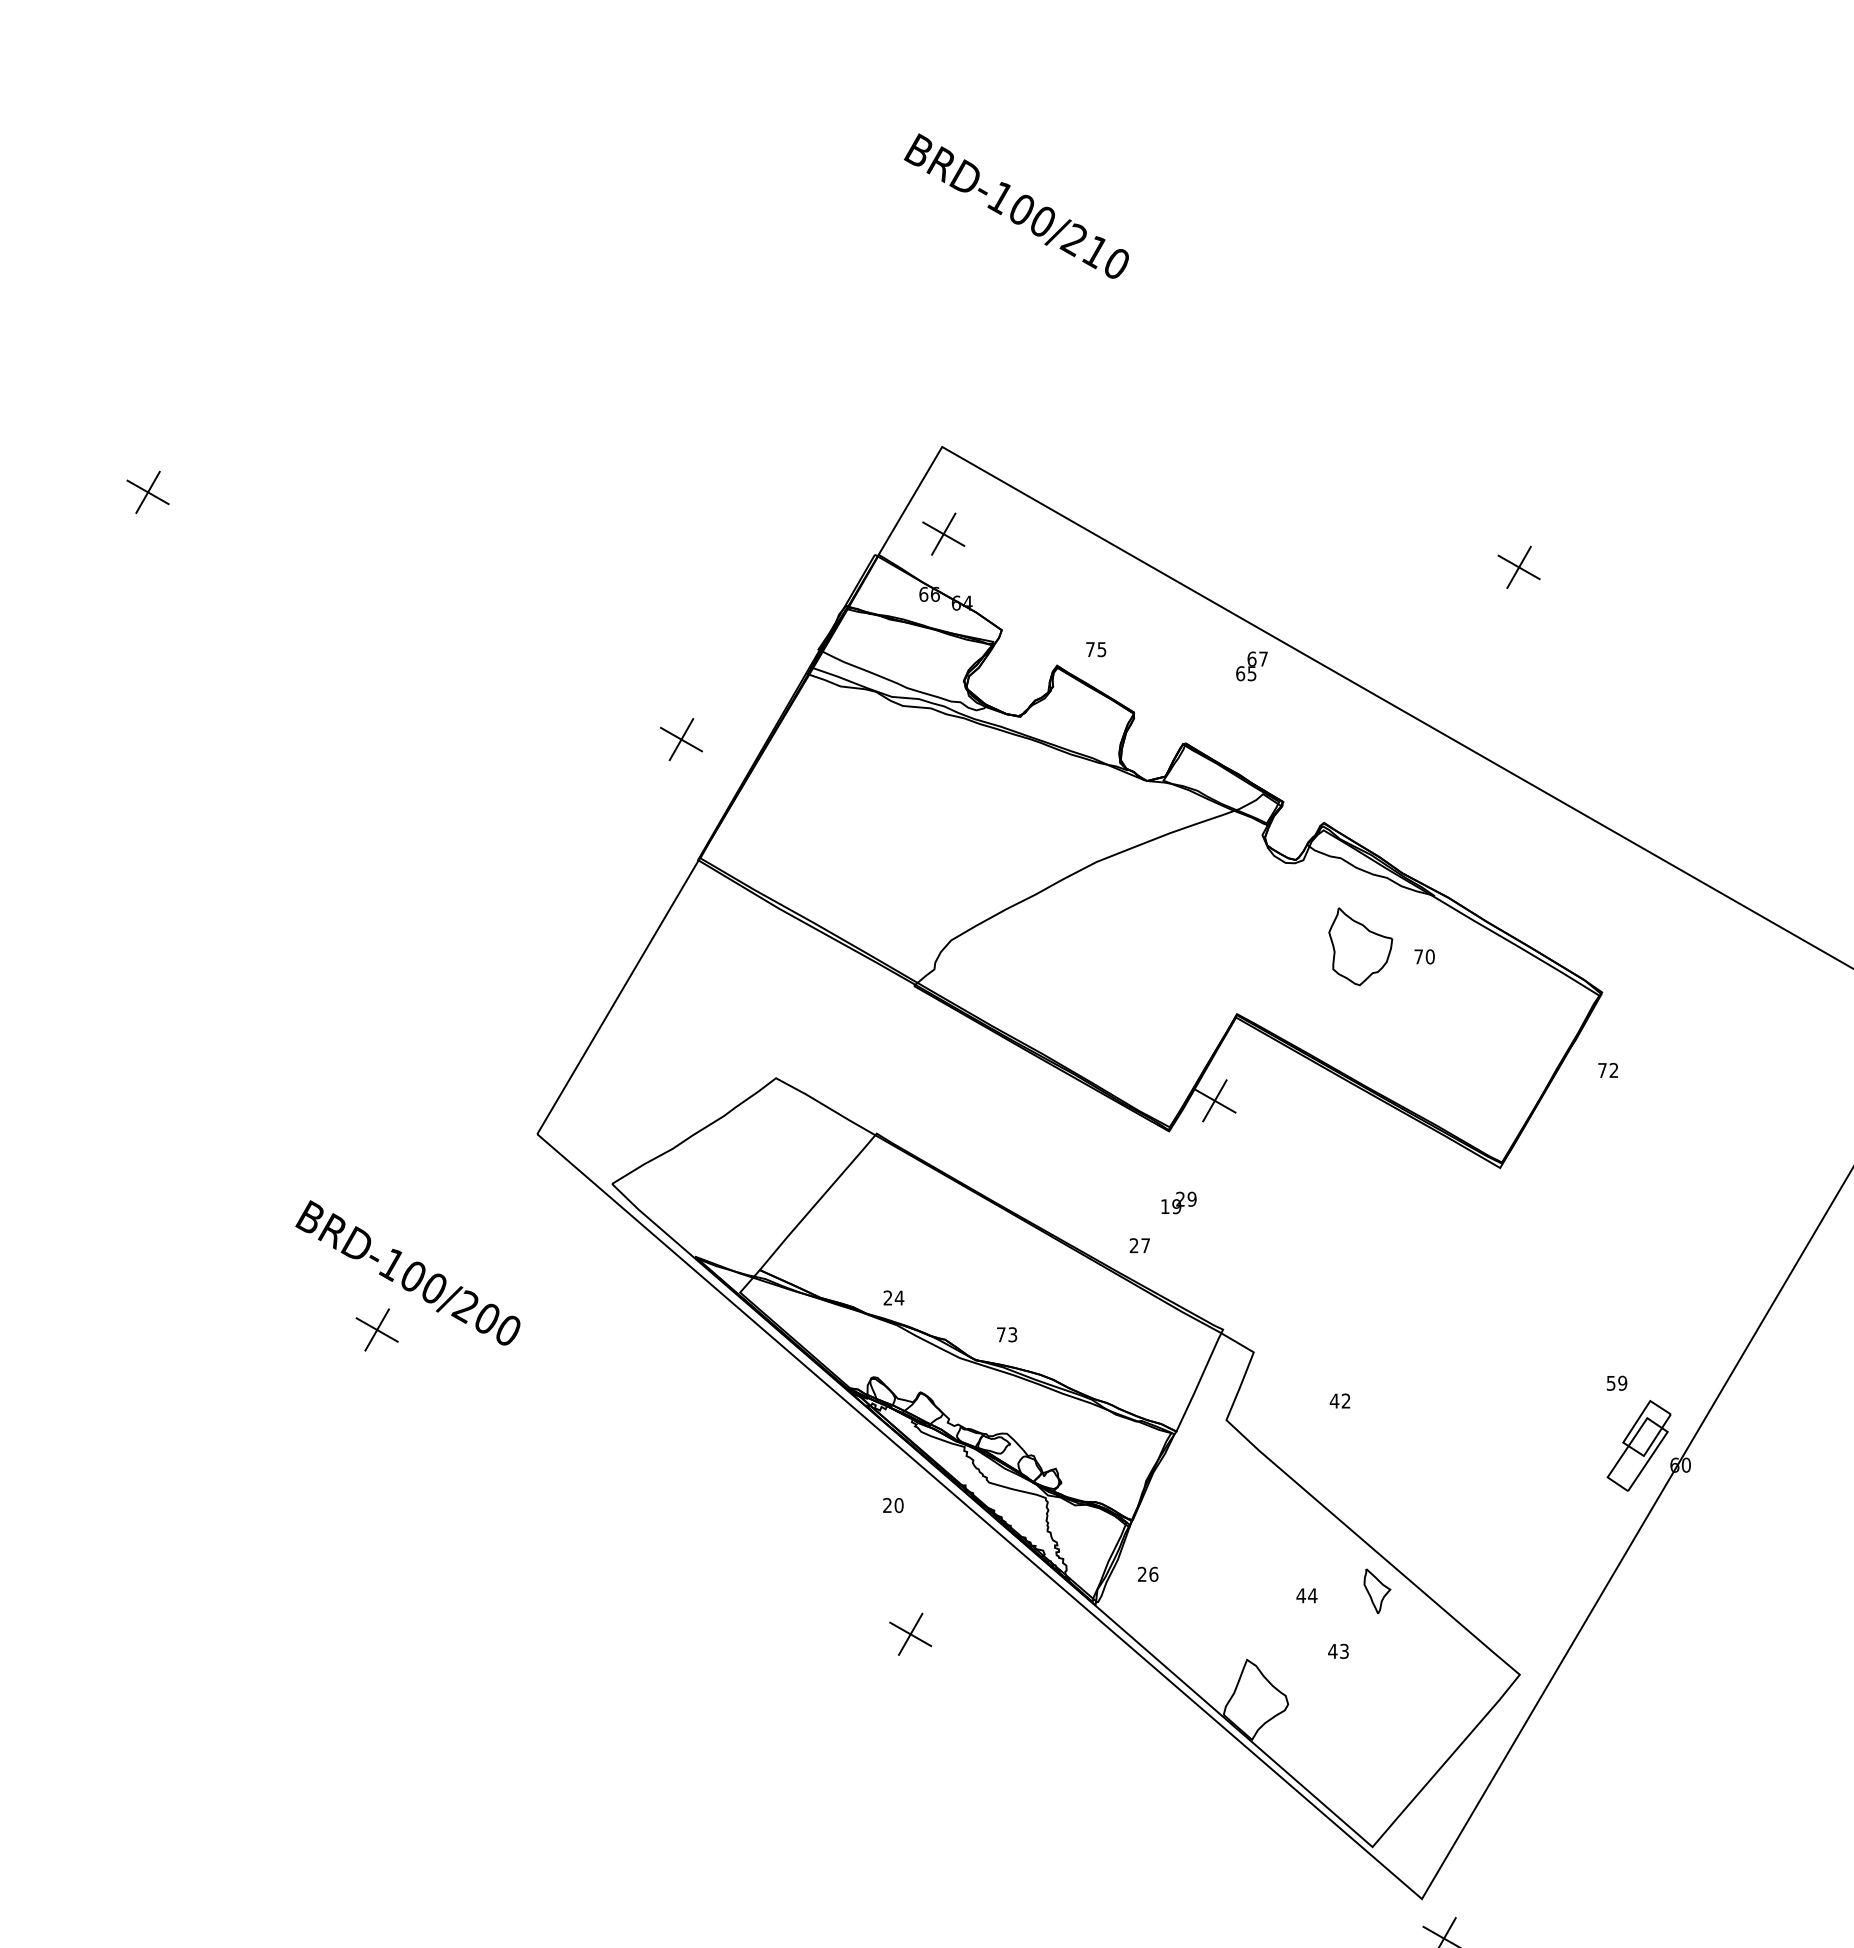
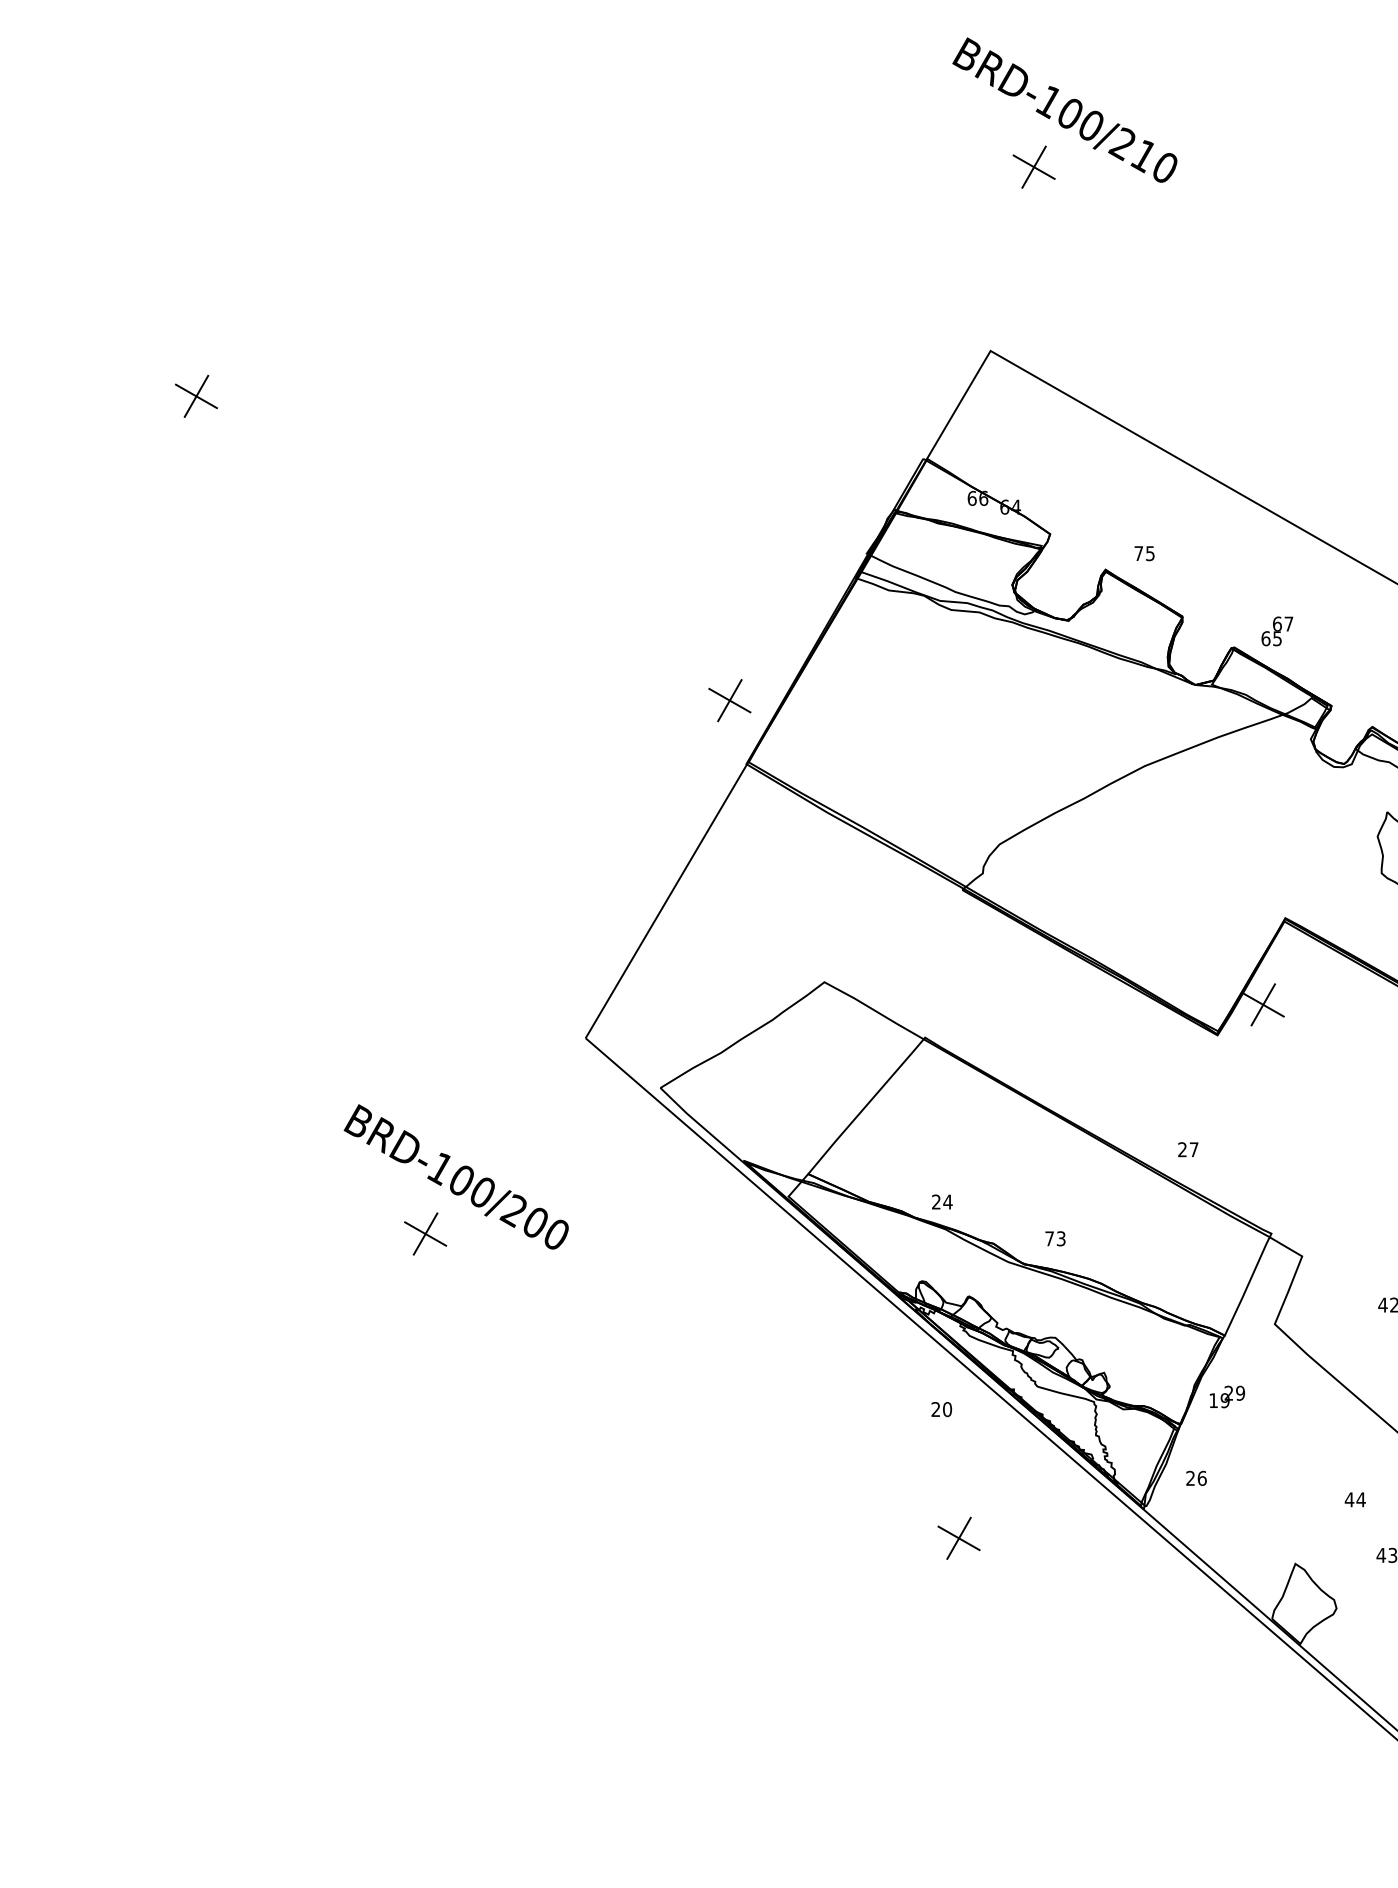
part: (943, 533) -> (1033, 166), moved
text: (1251, 666) -> (1276, 631), moved
part: (681, 739) -> (729, 700), moved
text: (1178, 1202) -> (1226, 1396), moved

